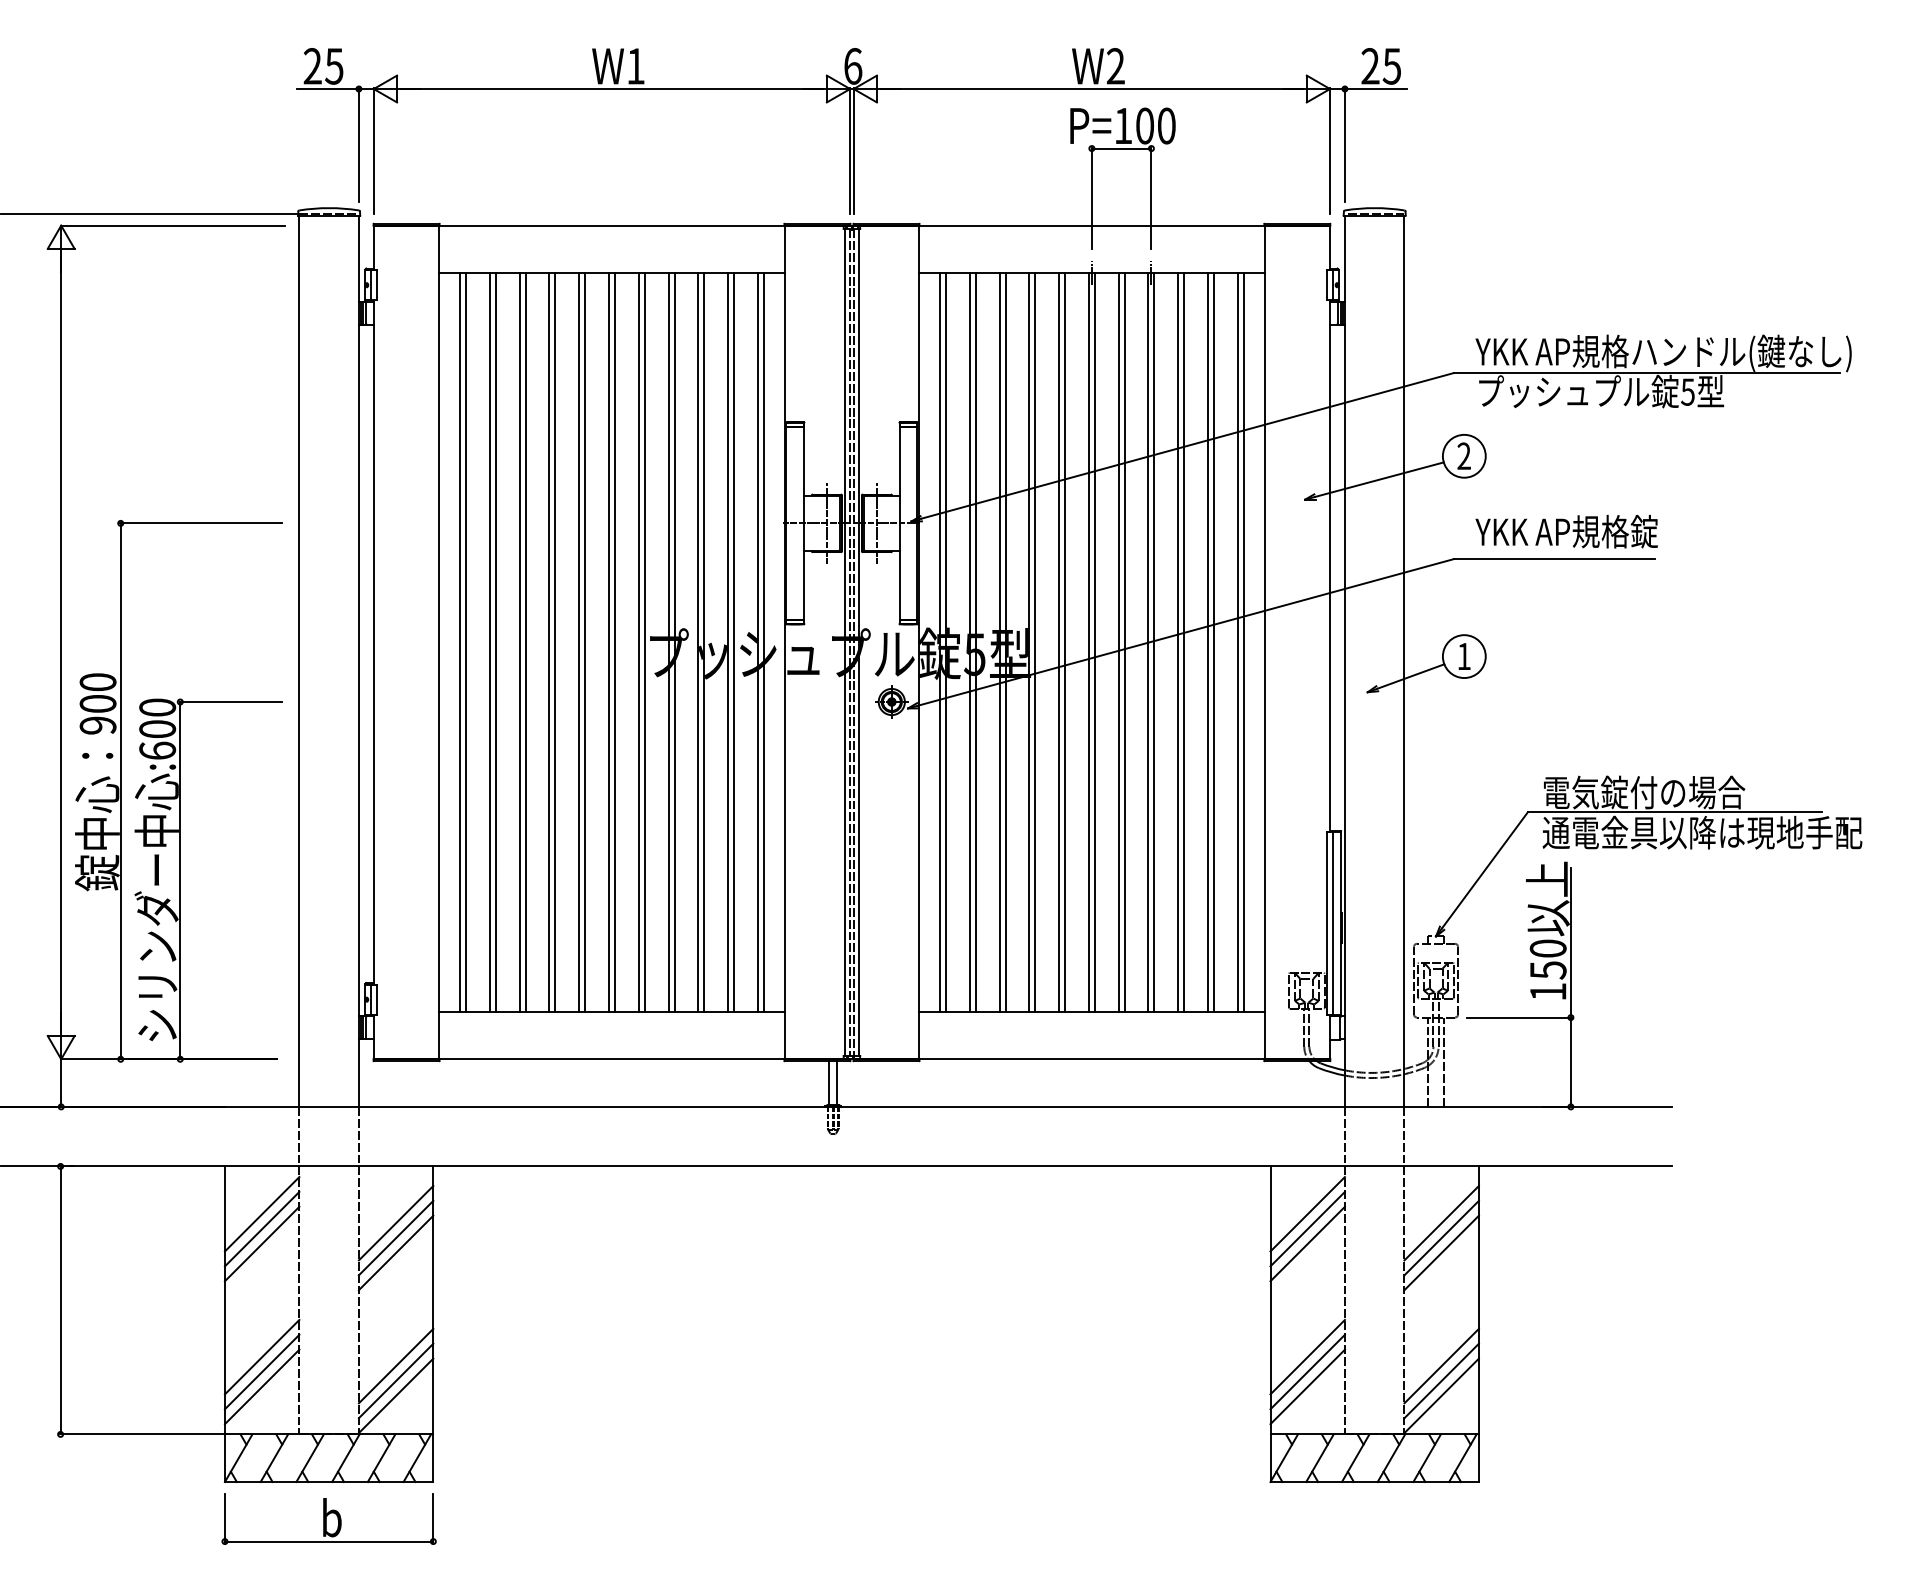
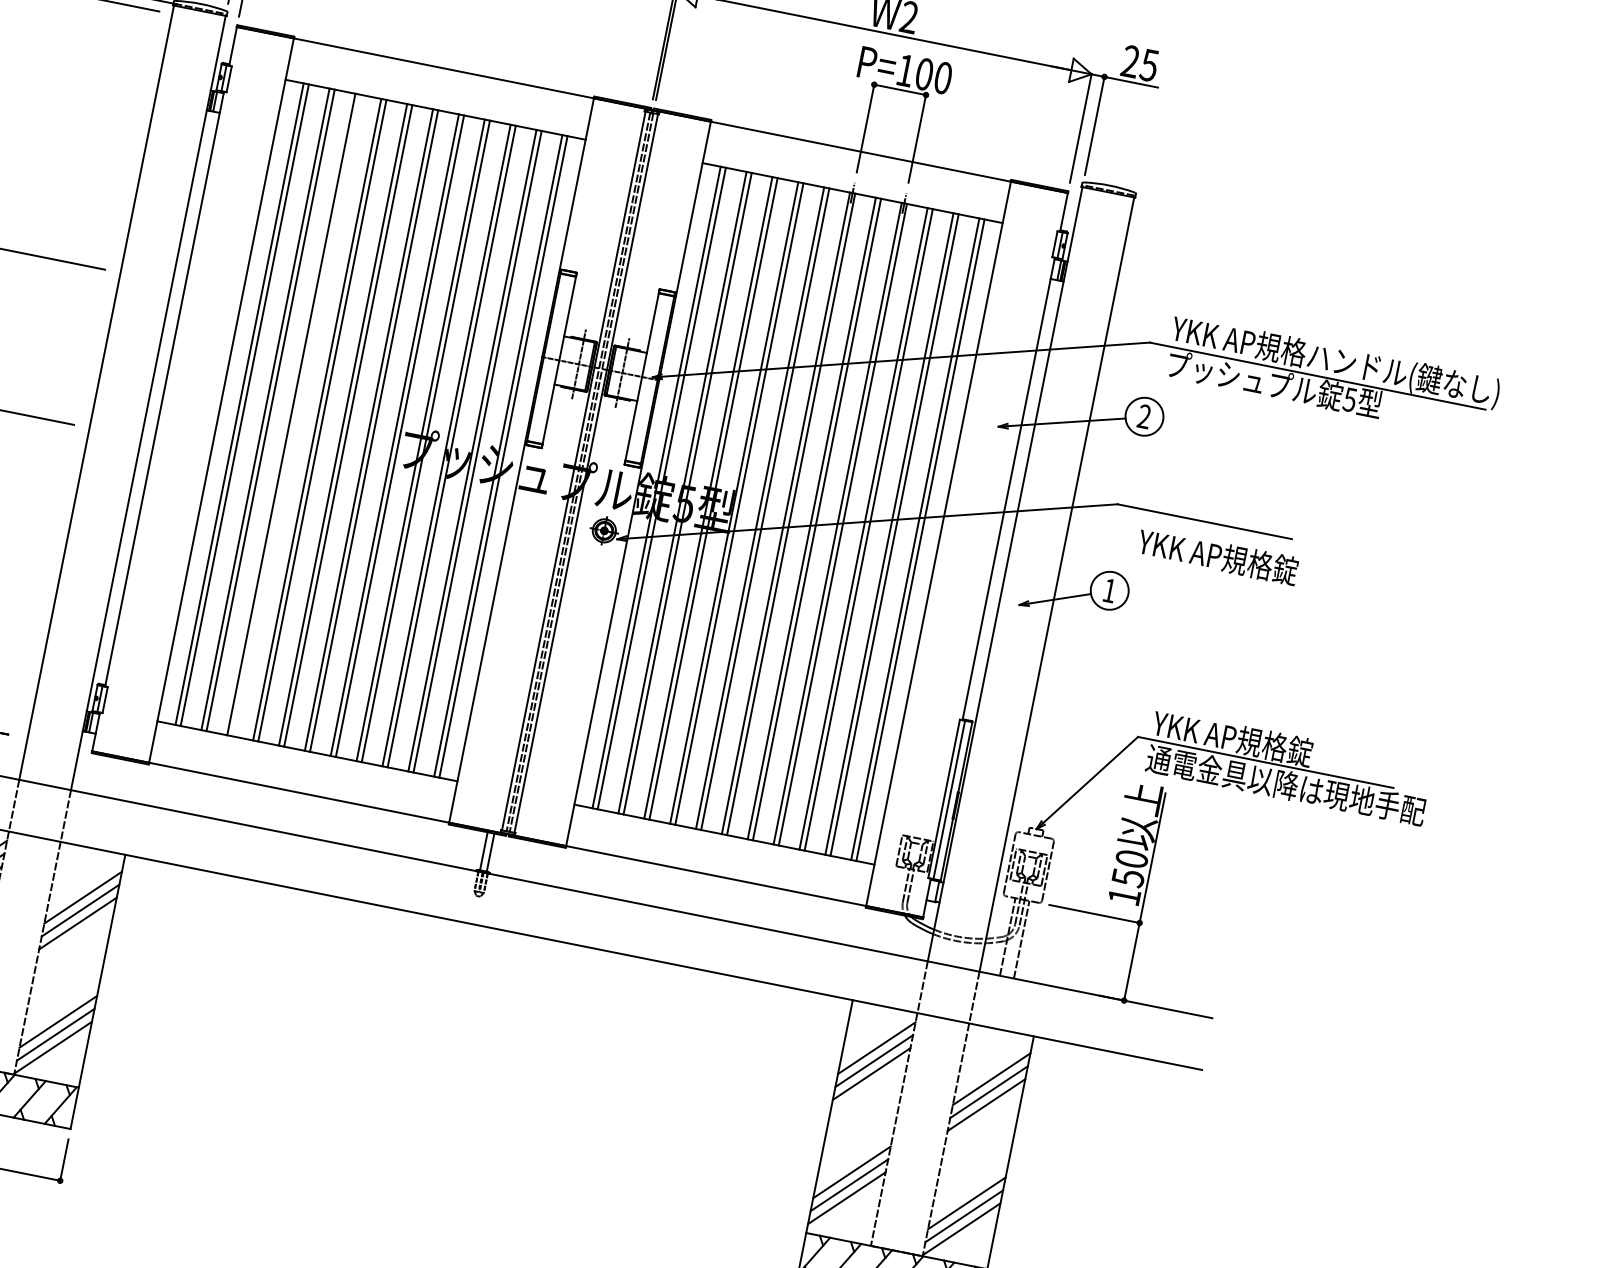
text: (1566, 531) -> (1217, 556), moved
line: (525, 642) -> (296, 415), removed
text: (1643, 792) -> (1241, 740), 電気錠付の場合 -> YKK AP規格錠

